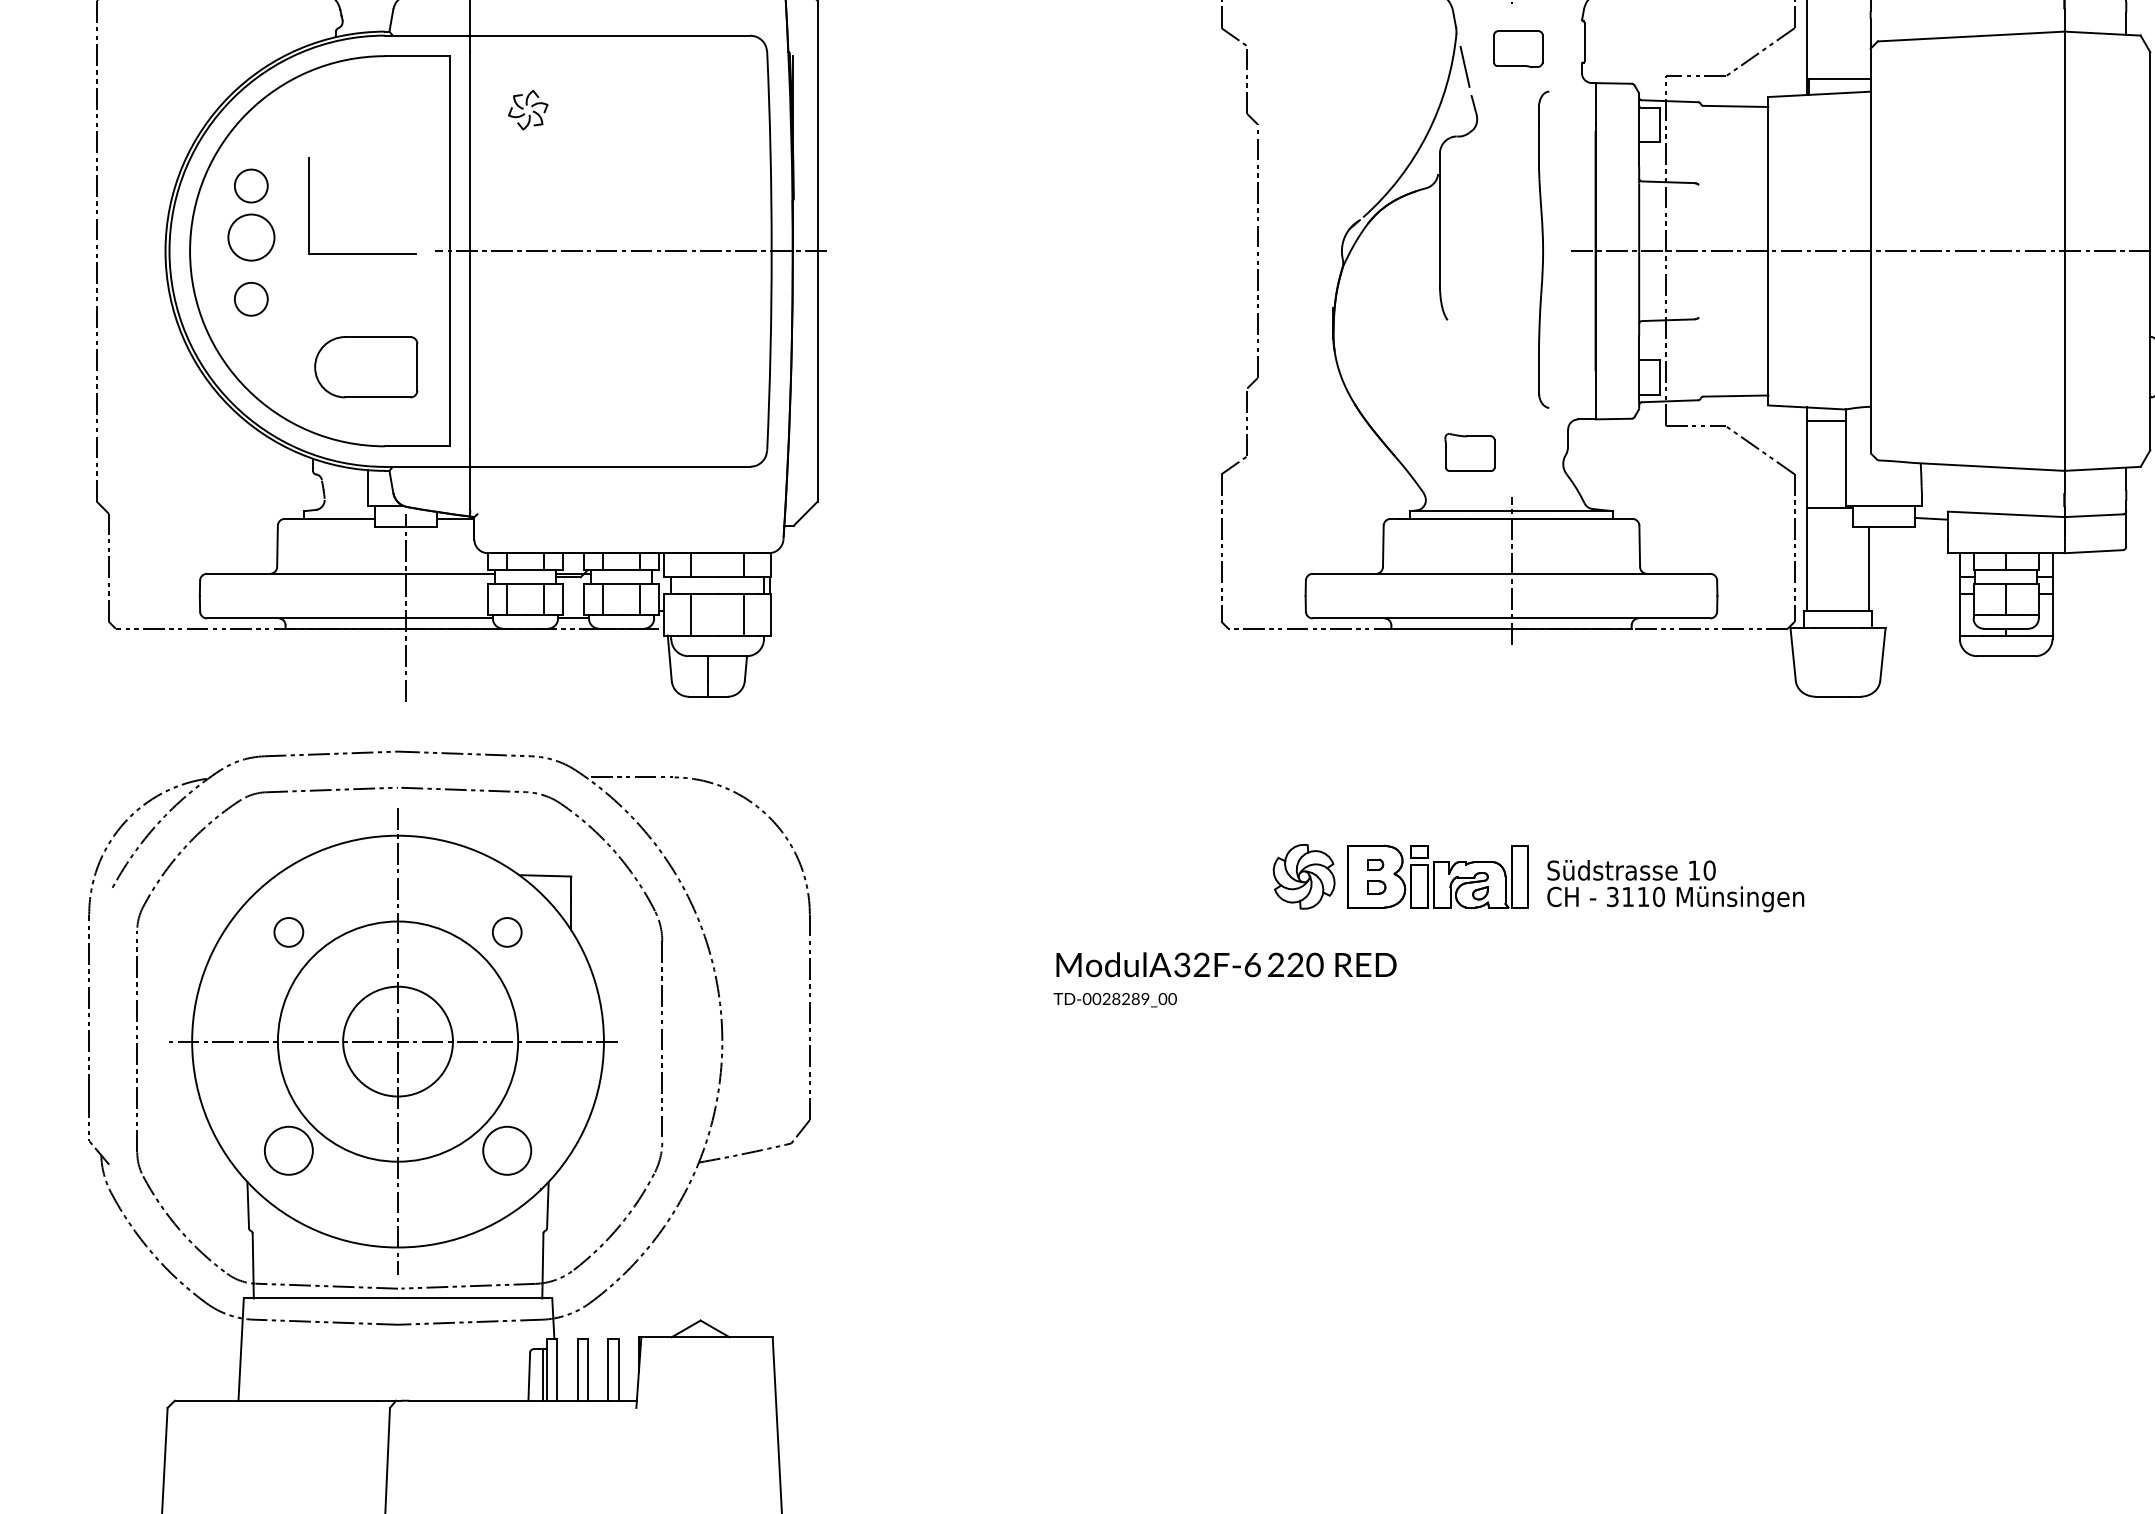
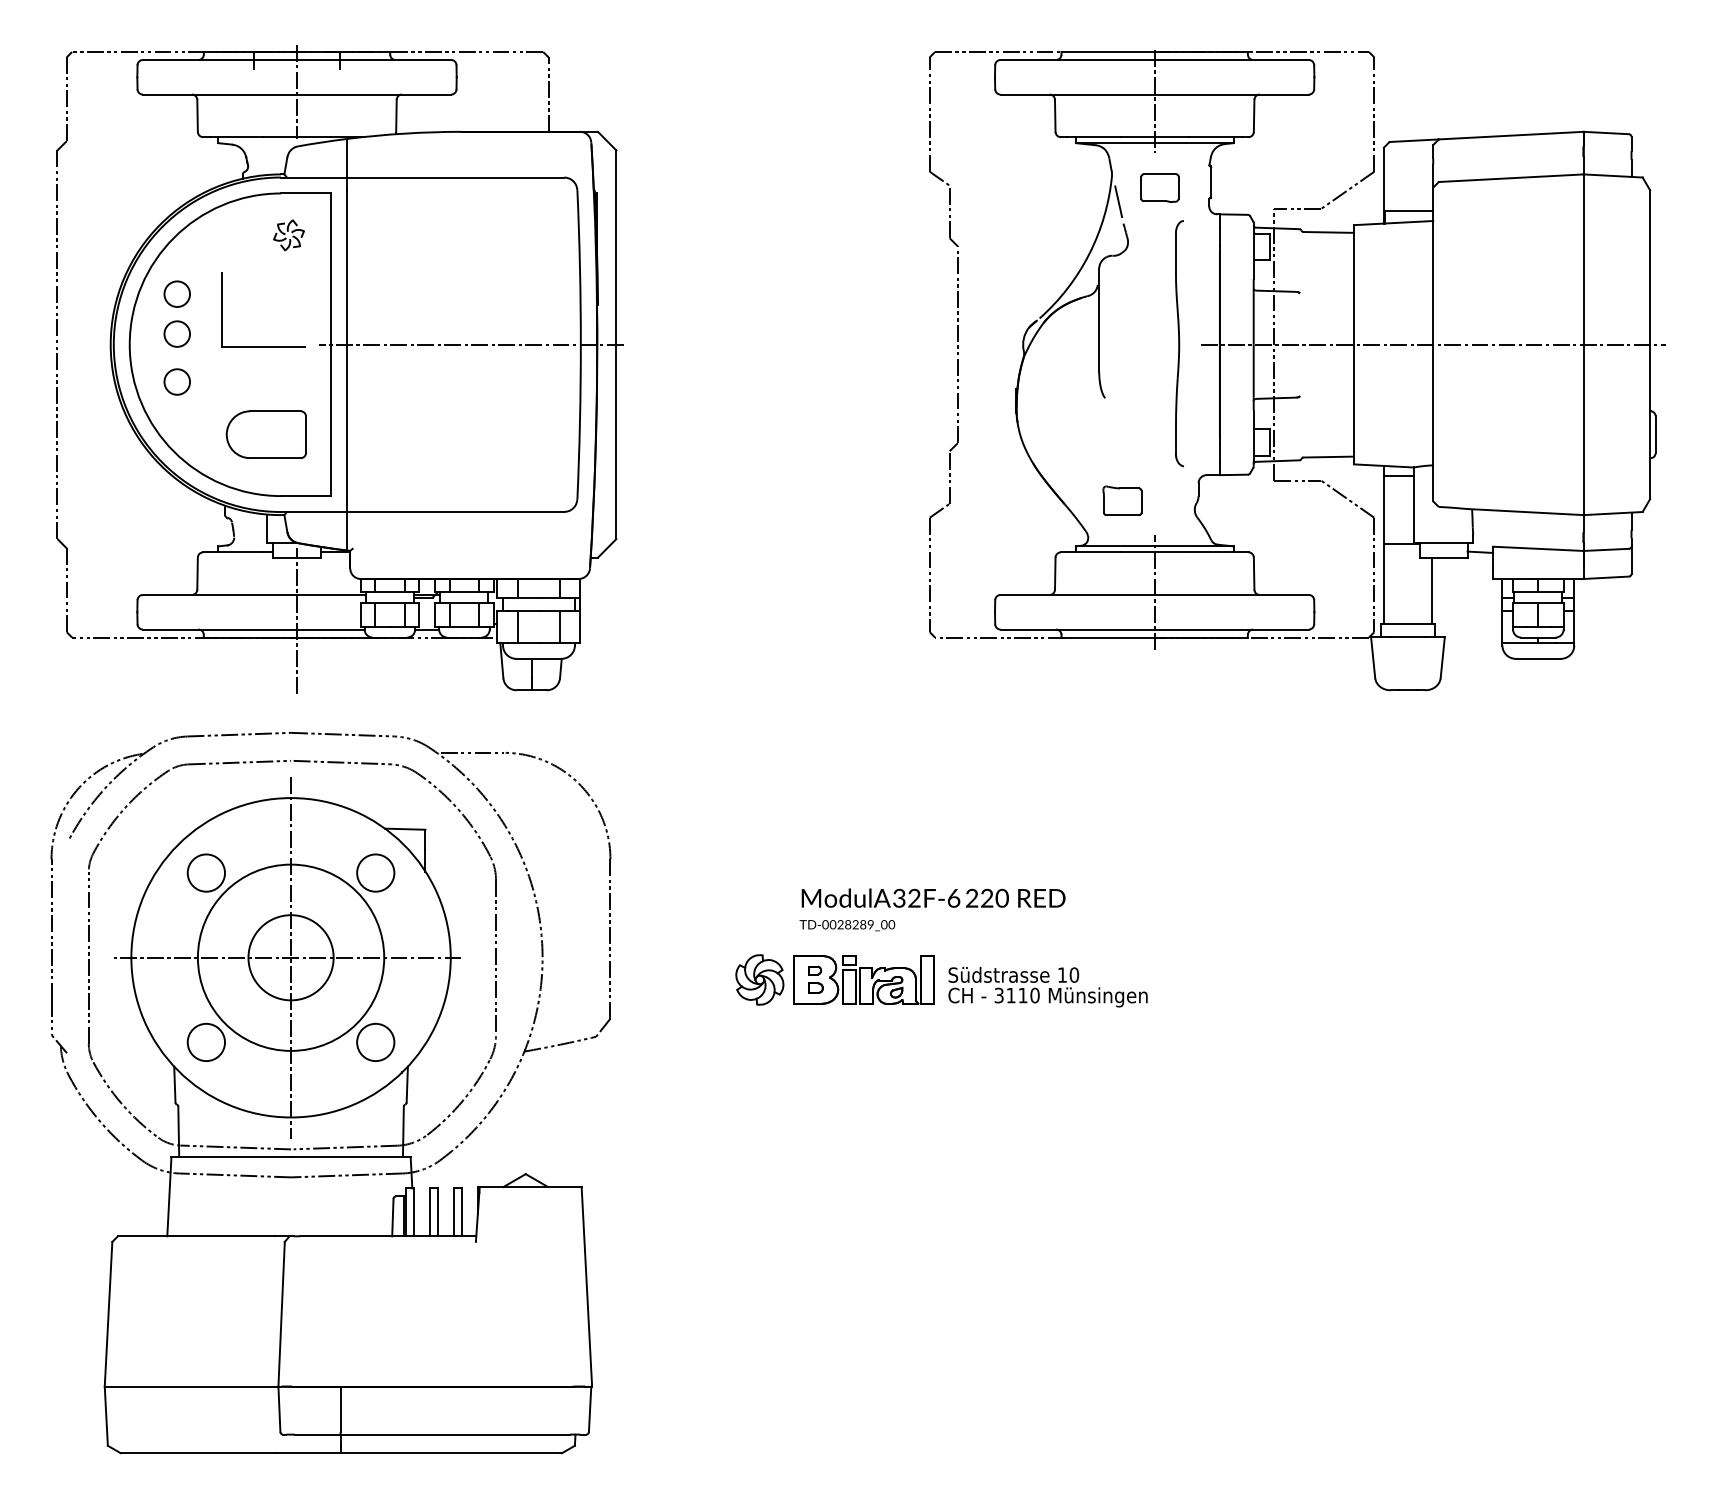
part: (527, 110) -> (288, 235), moved
circle: (250, 236) -> (176, 333), size x0.71
part: (1529, 877) -> (934, 980), moved
circle: (289, 931) -> (206, 872), size x1.67
circle: (506, 931) -> (375, 872), size x1.67

